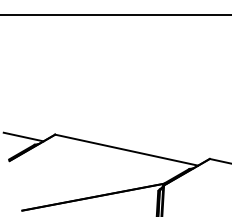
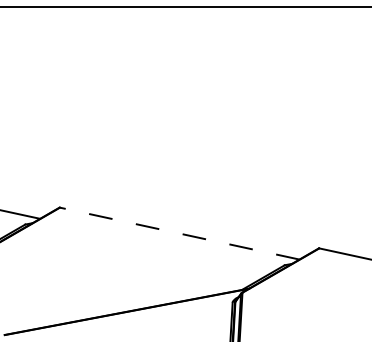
line: (126, 150) -> (179, 234), solid -> dashed

